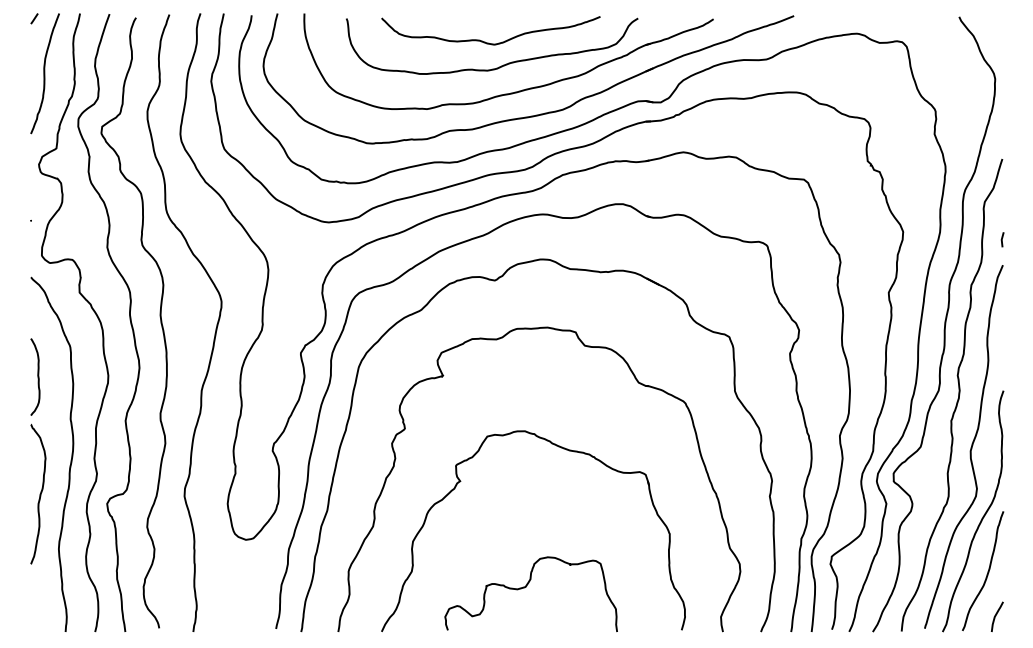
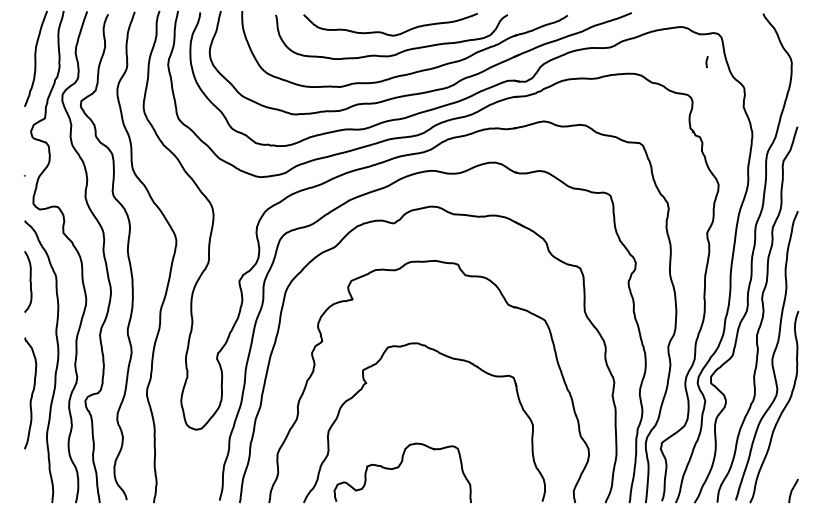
line: (34, 18) -> (27, 14), removed
line: (1002, 239) -> (706, 61), moved
curve: (37, 376) -> (29, 281), moved
curve: (987, 571) -> (785, 454), removed
curve: (526, 587) -> (399, 467), moved

